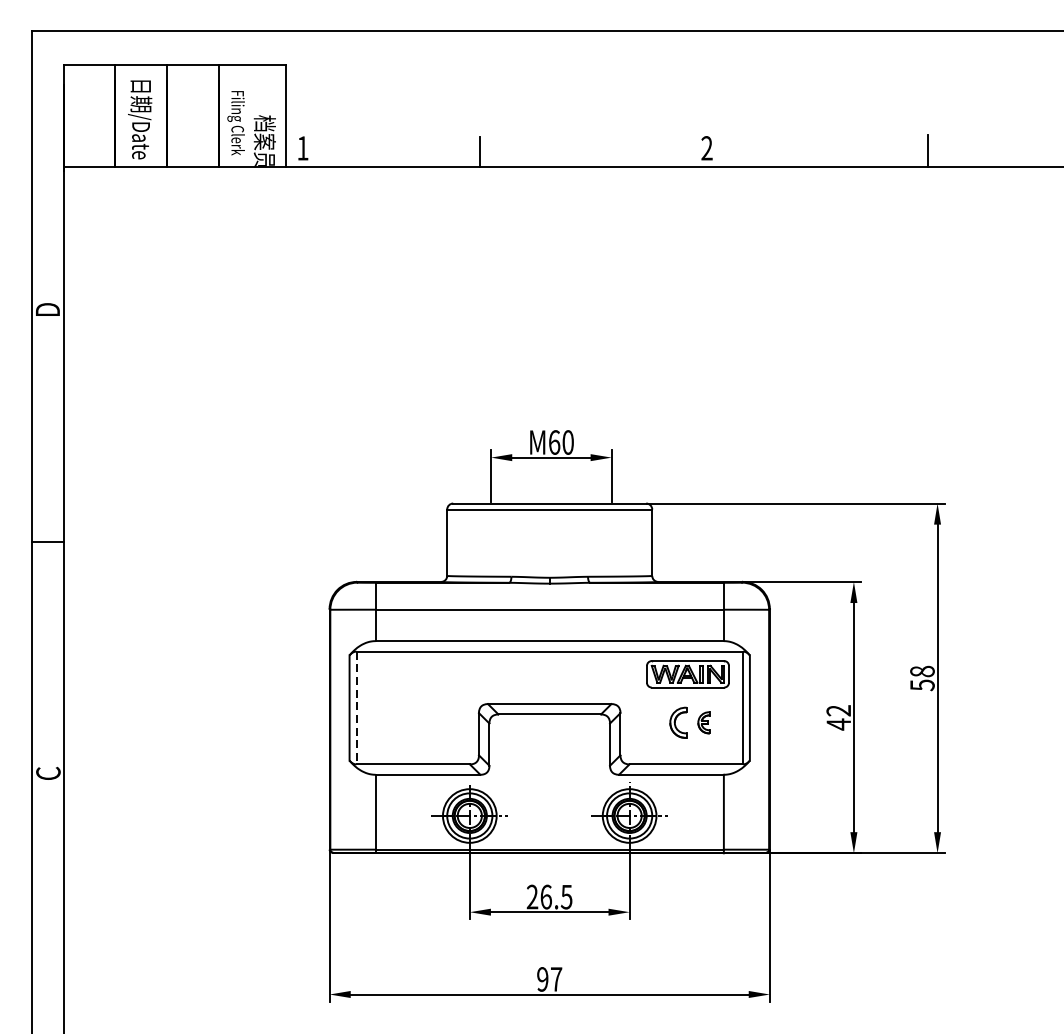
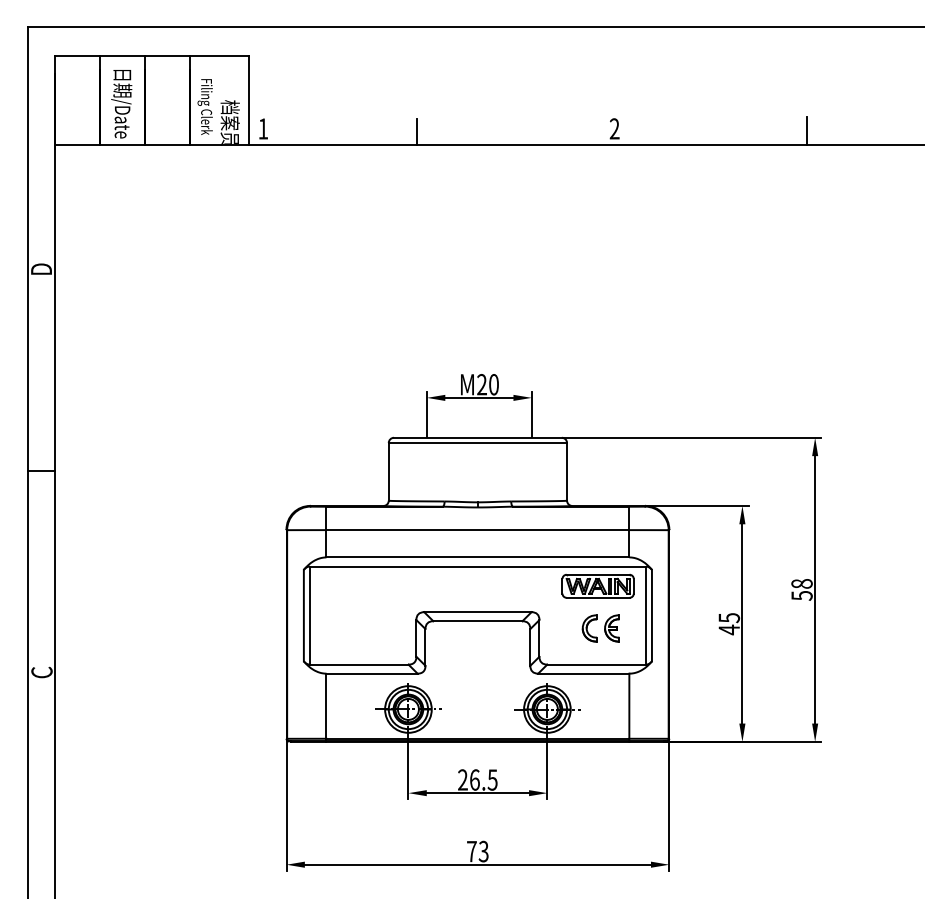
text: (555, 442) -> (482, 384), M60 -> M20
line: (356, 709) -> (309, 616), dashed -> solid
text: (839, 711) -> (729, 618), 42 -> 45
part: (703, 722) -> (611, 628), size x1.43
text: (549, 979) -> (477, 851), 97 -> 73

